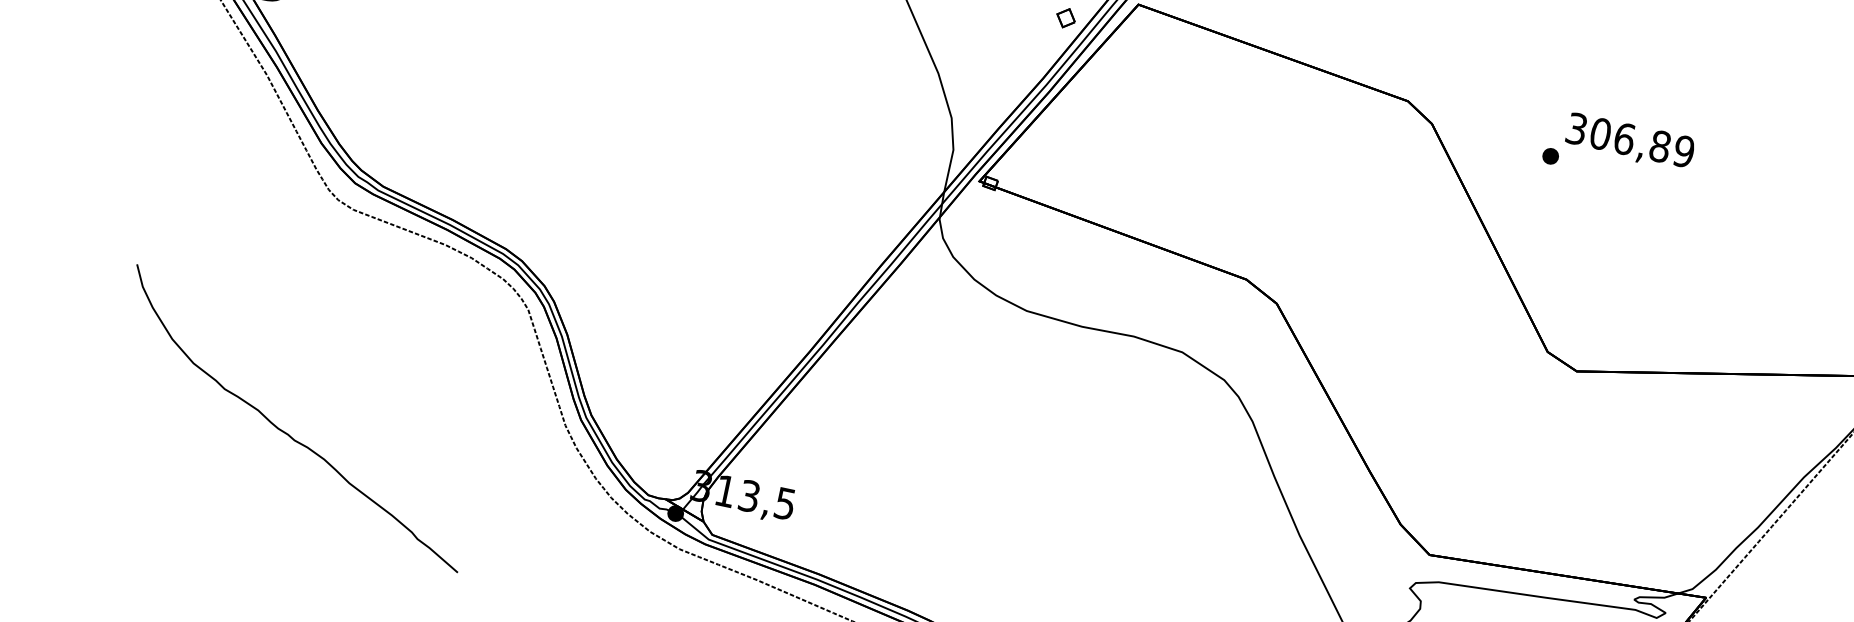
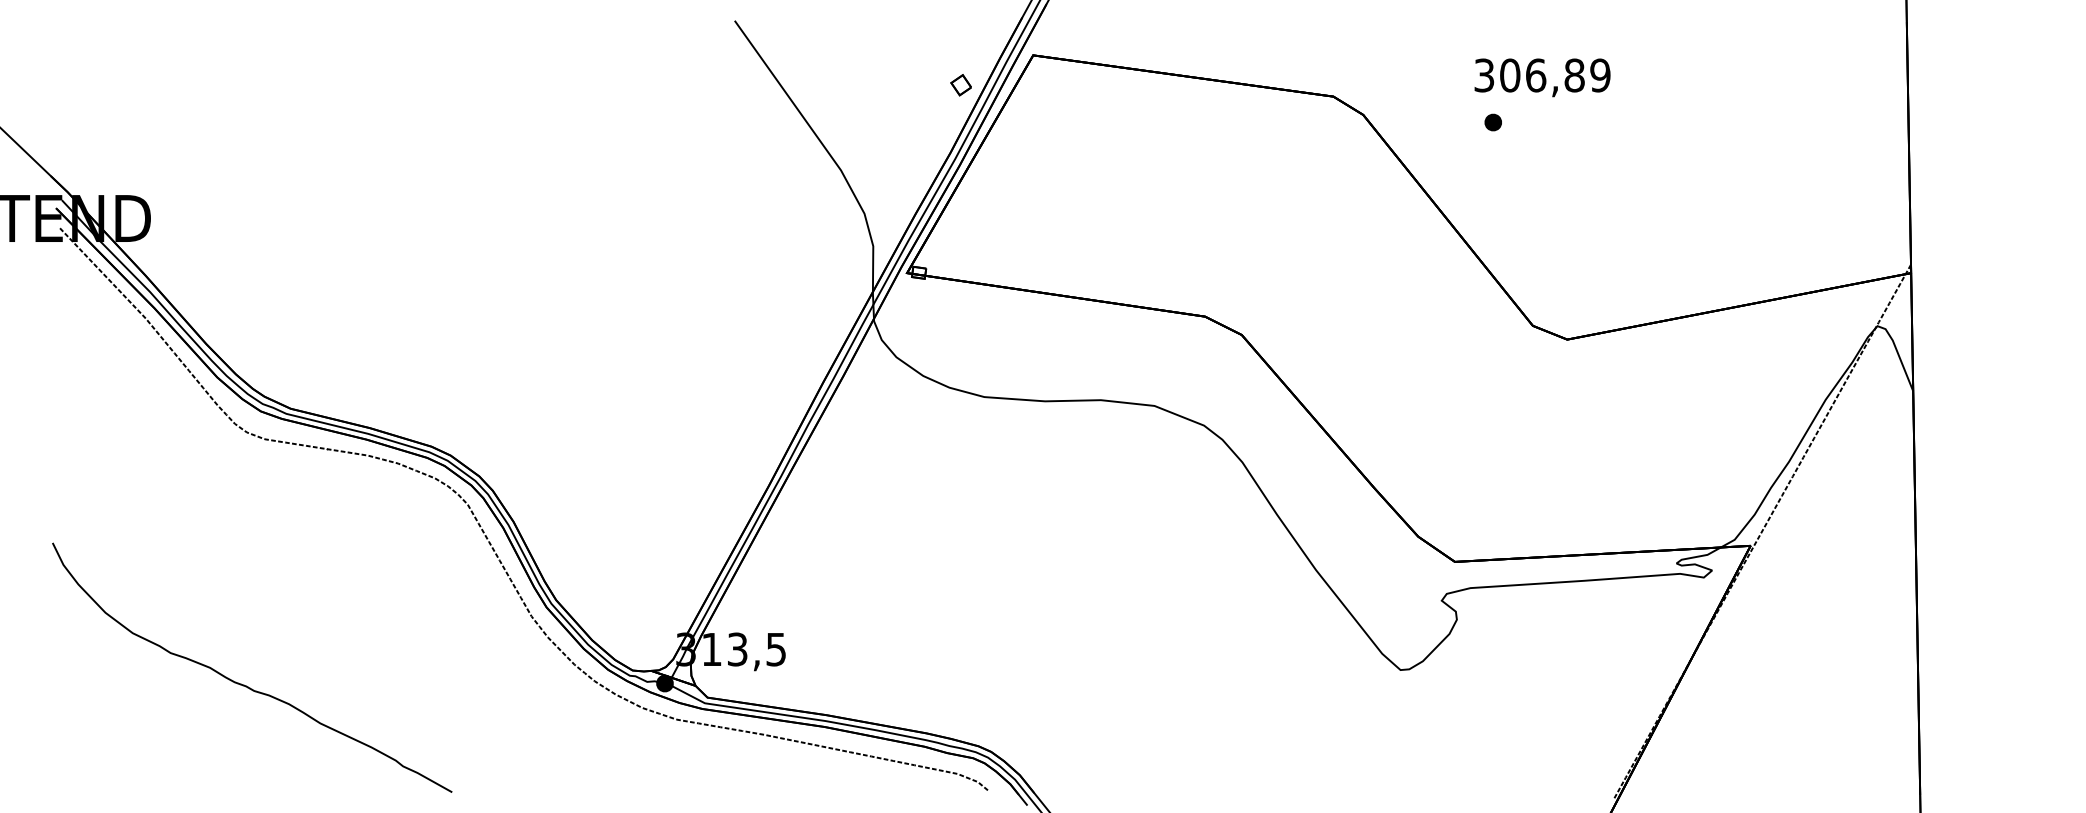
text: (1630, 142) -> (1542, 77), moved

